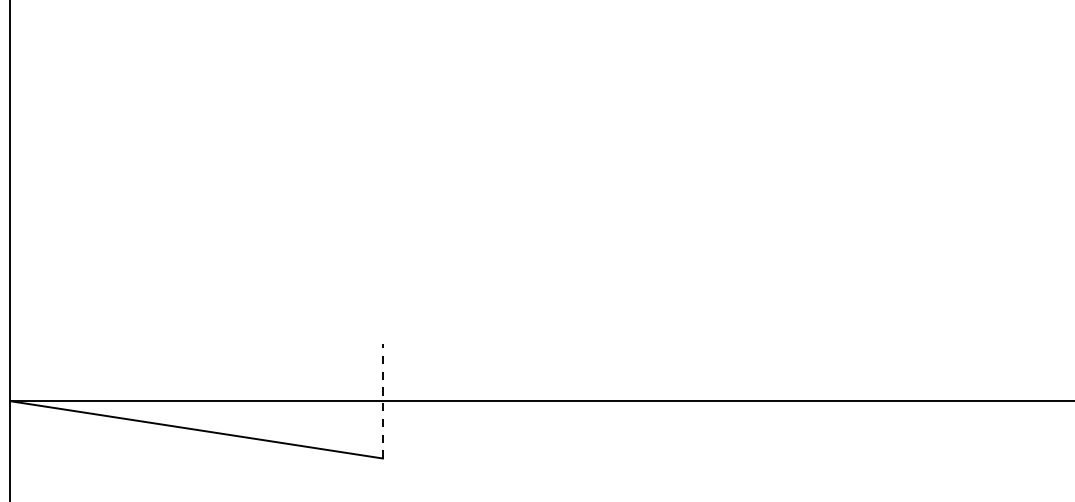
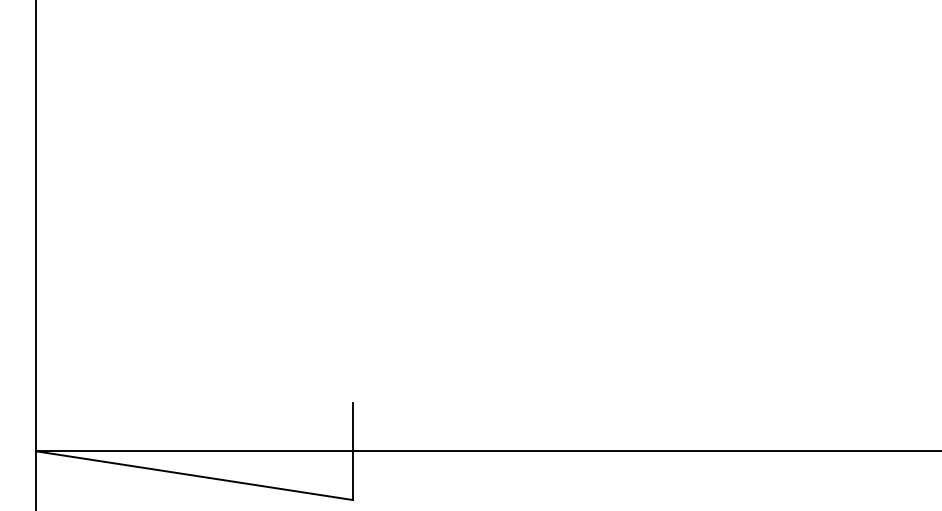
line: (382, 401) -> (352, 451), dashed -> solid

